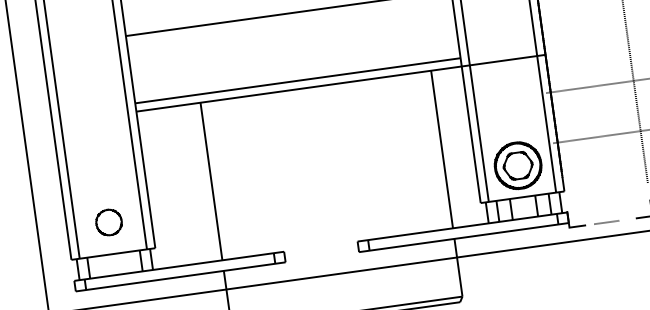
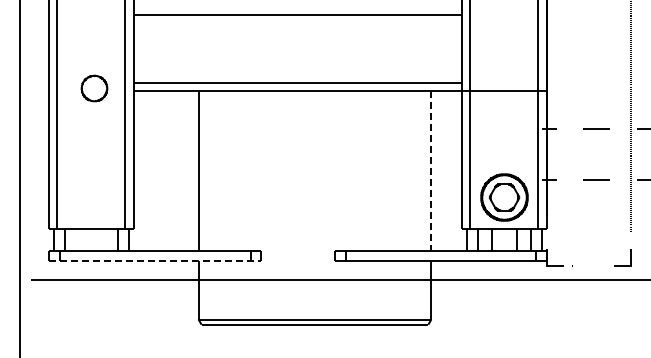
line: (442, 149) -> (431, 171), solid -> dashed
part: (109, 222) -> (94, 88), moved
line: (181, 277) -> (155, 261), solid -> dashed

